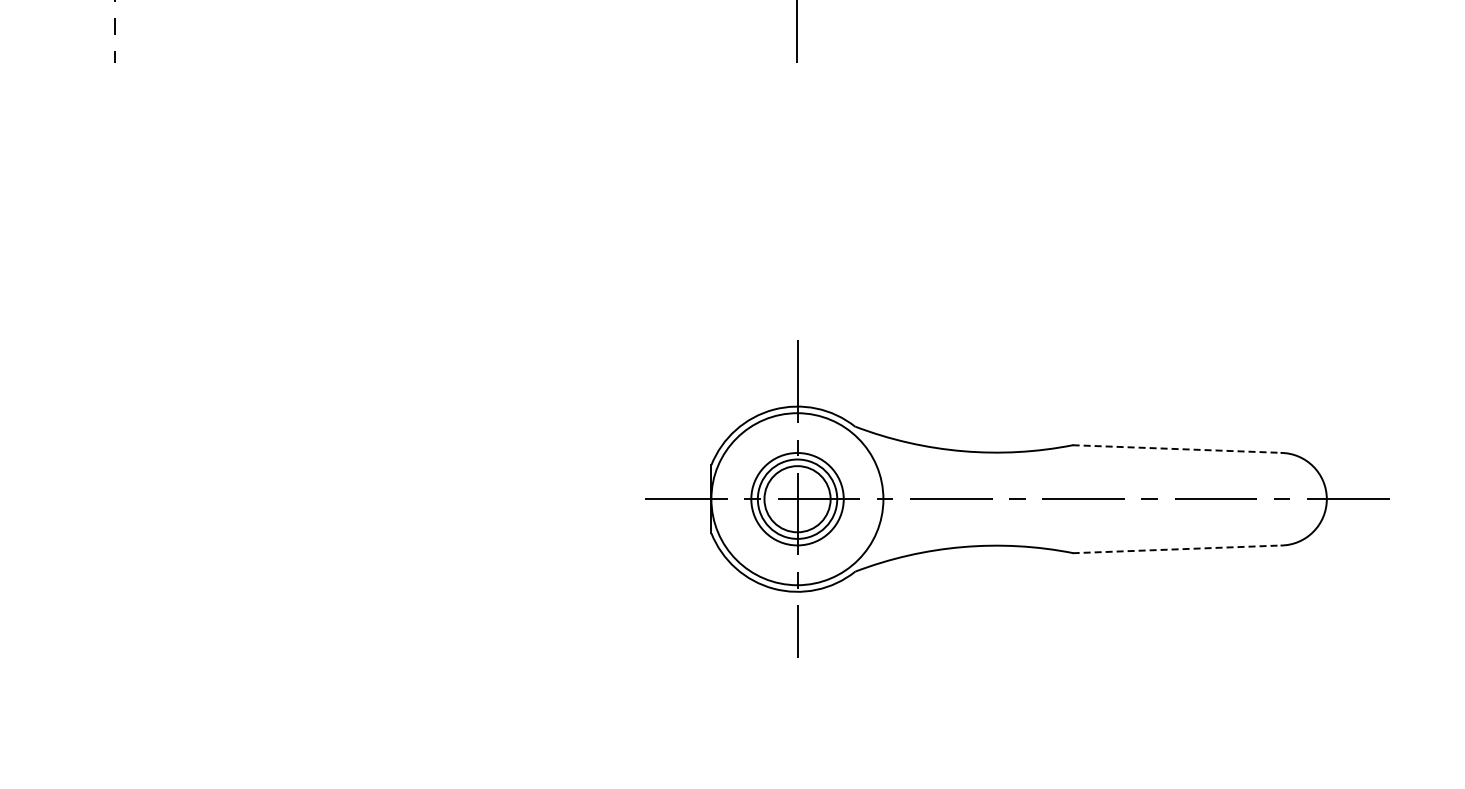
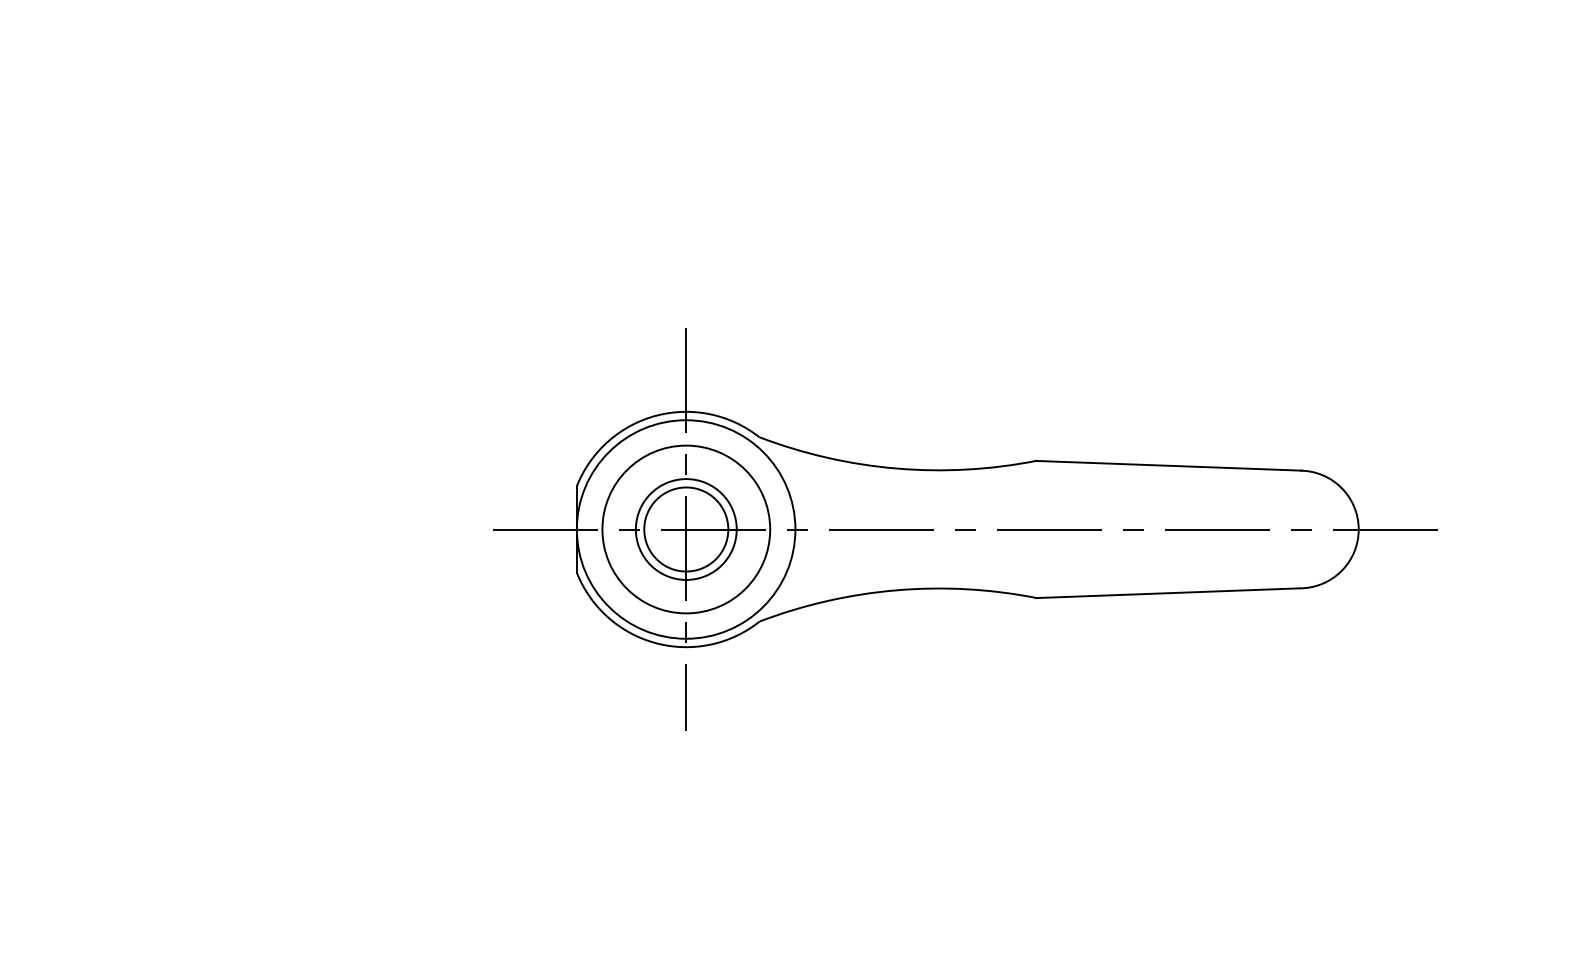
line: (1177, 449) -> (1169, 466), dashed -> solid
circle: (797, 499) -> (686, 529), size x1.43
line: (1177, 549) -> (1169, 593), dashed -> solid

